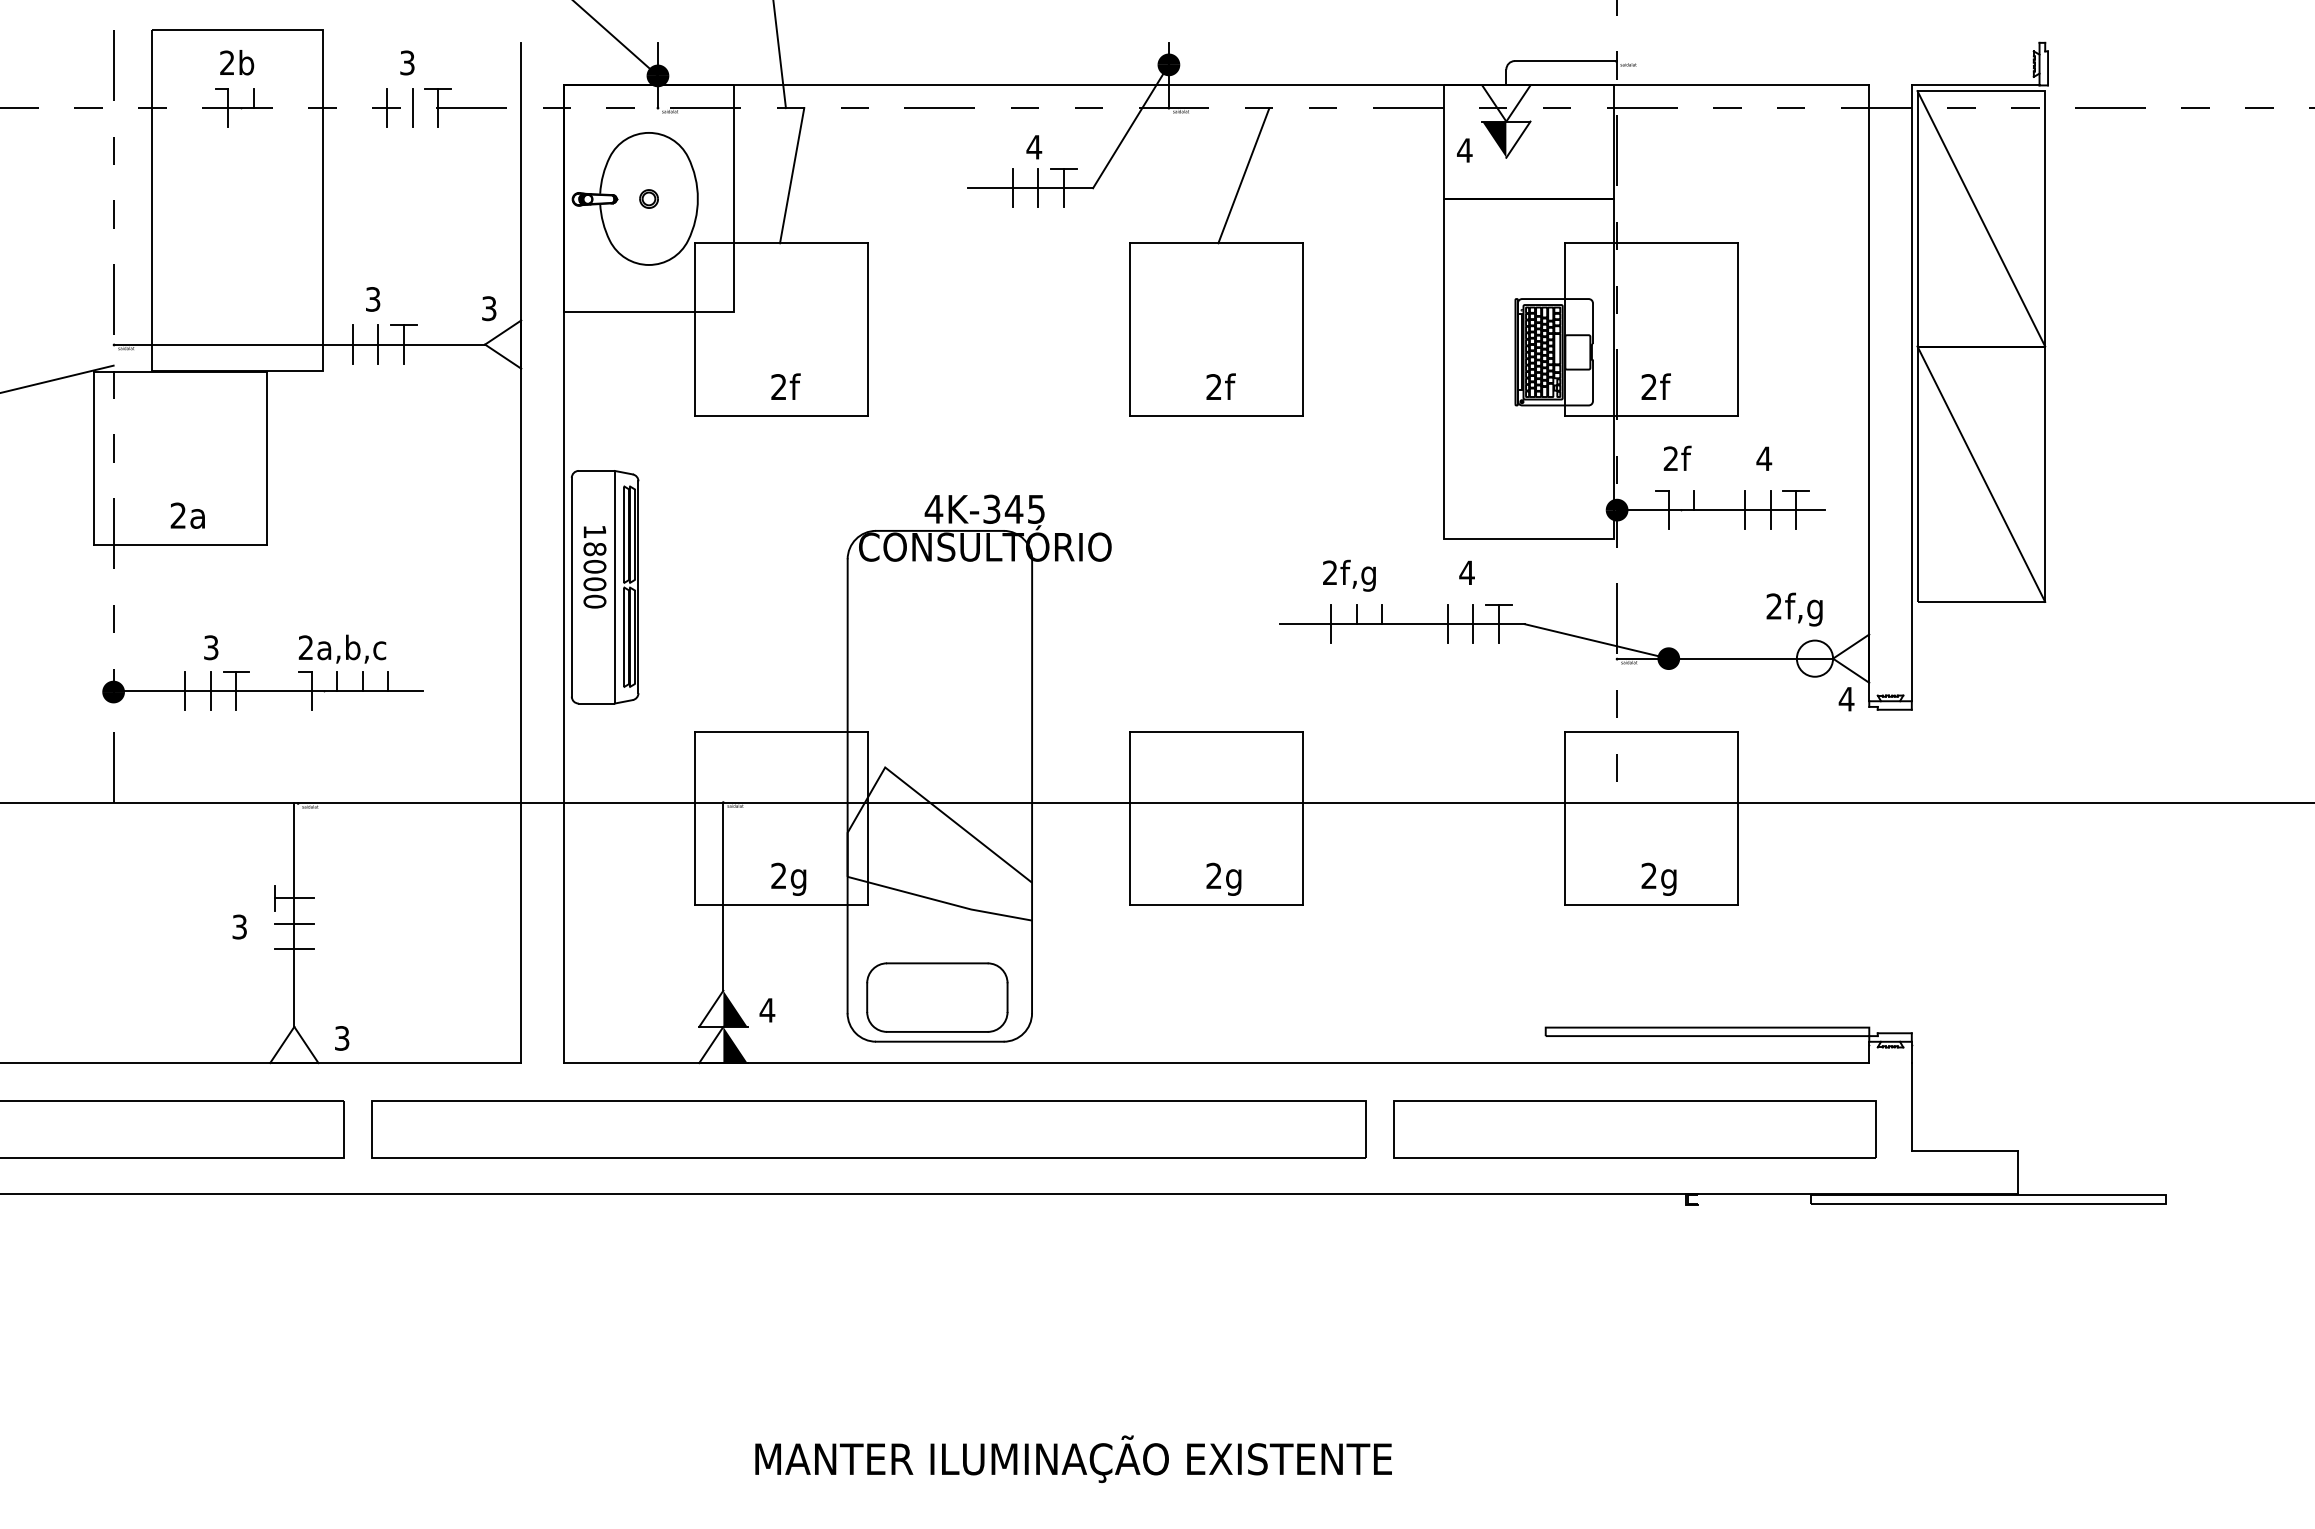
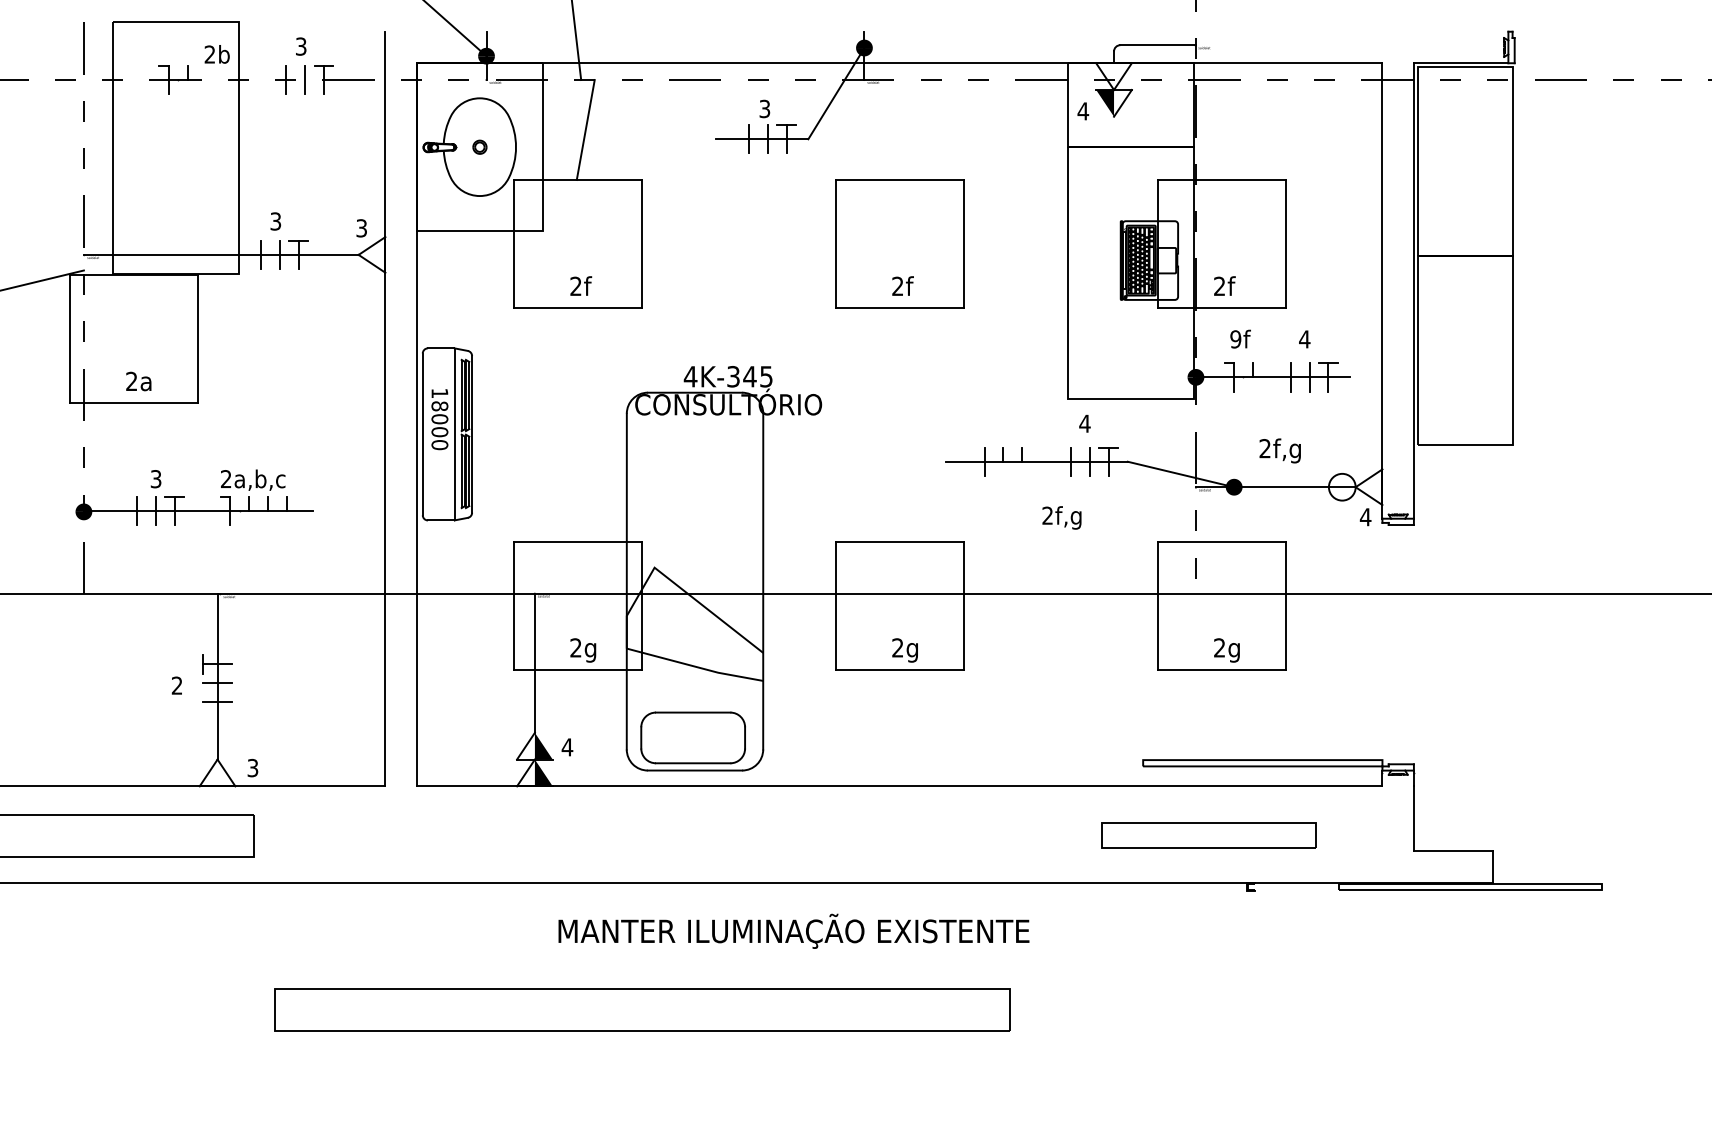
text: (236, 62) -> (216, 54), moved
text: (1033, 146) -> (764, 108), 4 -> 3
line: (1243, 175) -> (919, 129), removed
line: (1981, 218) -> (1465, 161), removed
text: (1670, 458) -> (1235, 339), 2f -> 9f
line: (1981, 473) -> (1465, 350), removed
text: (1348, 575) -> (1061, 517), moved
text: (1793, 609) -> (1279, 450), moved
text: (240, 926) -> (177, 685), 3 -> 2
part: (868, 1129) -> (642, 1009), moved
part: (1635, 1129) -> (1209, 835), size x0.6
text: (1073, 1458) -> (793, 930), moved

